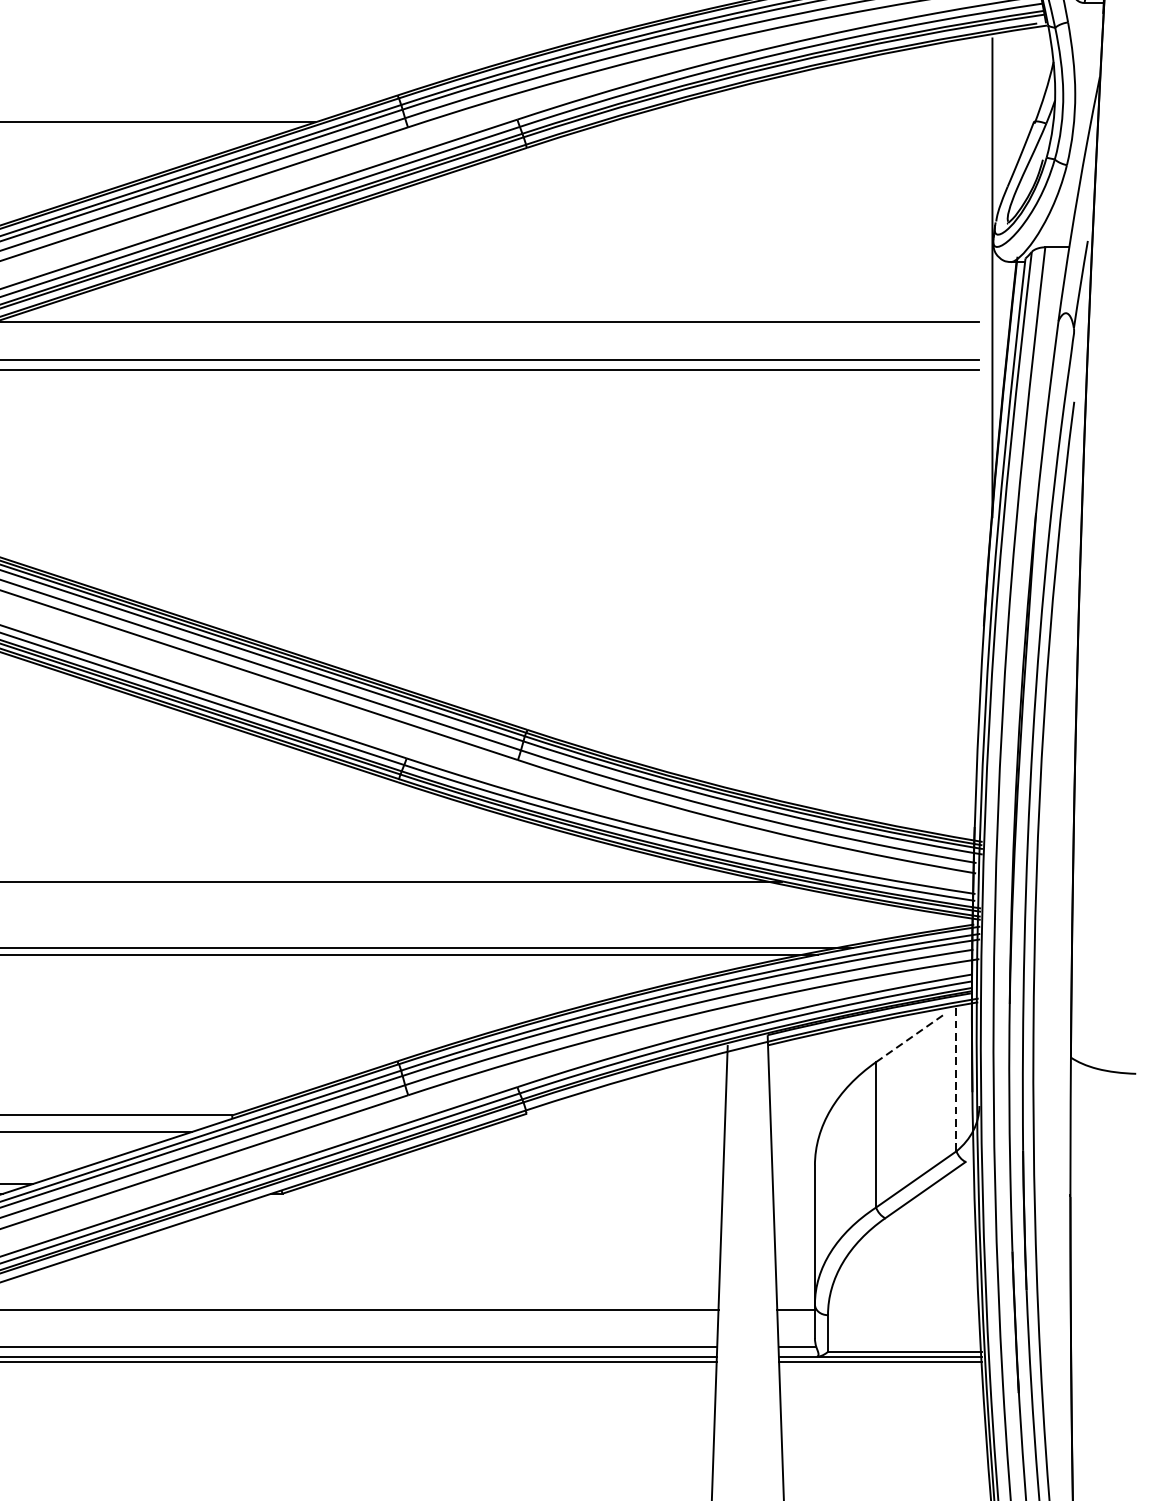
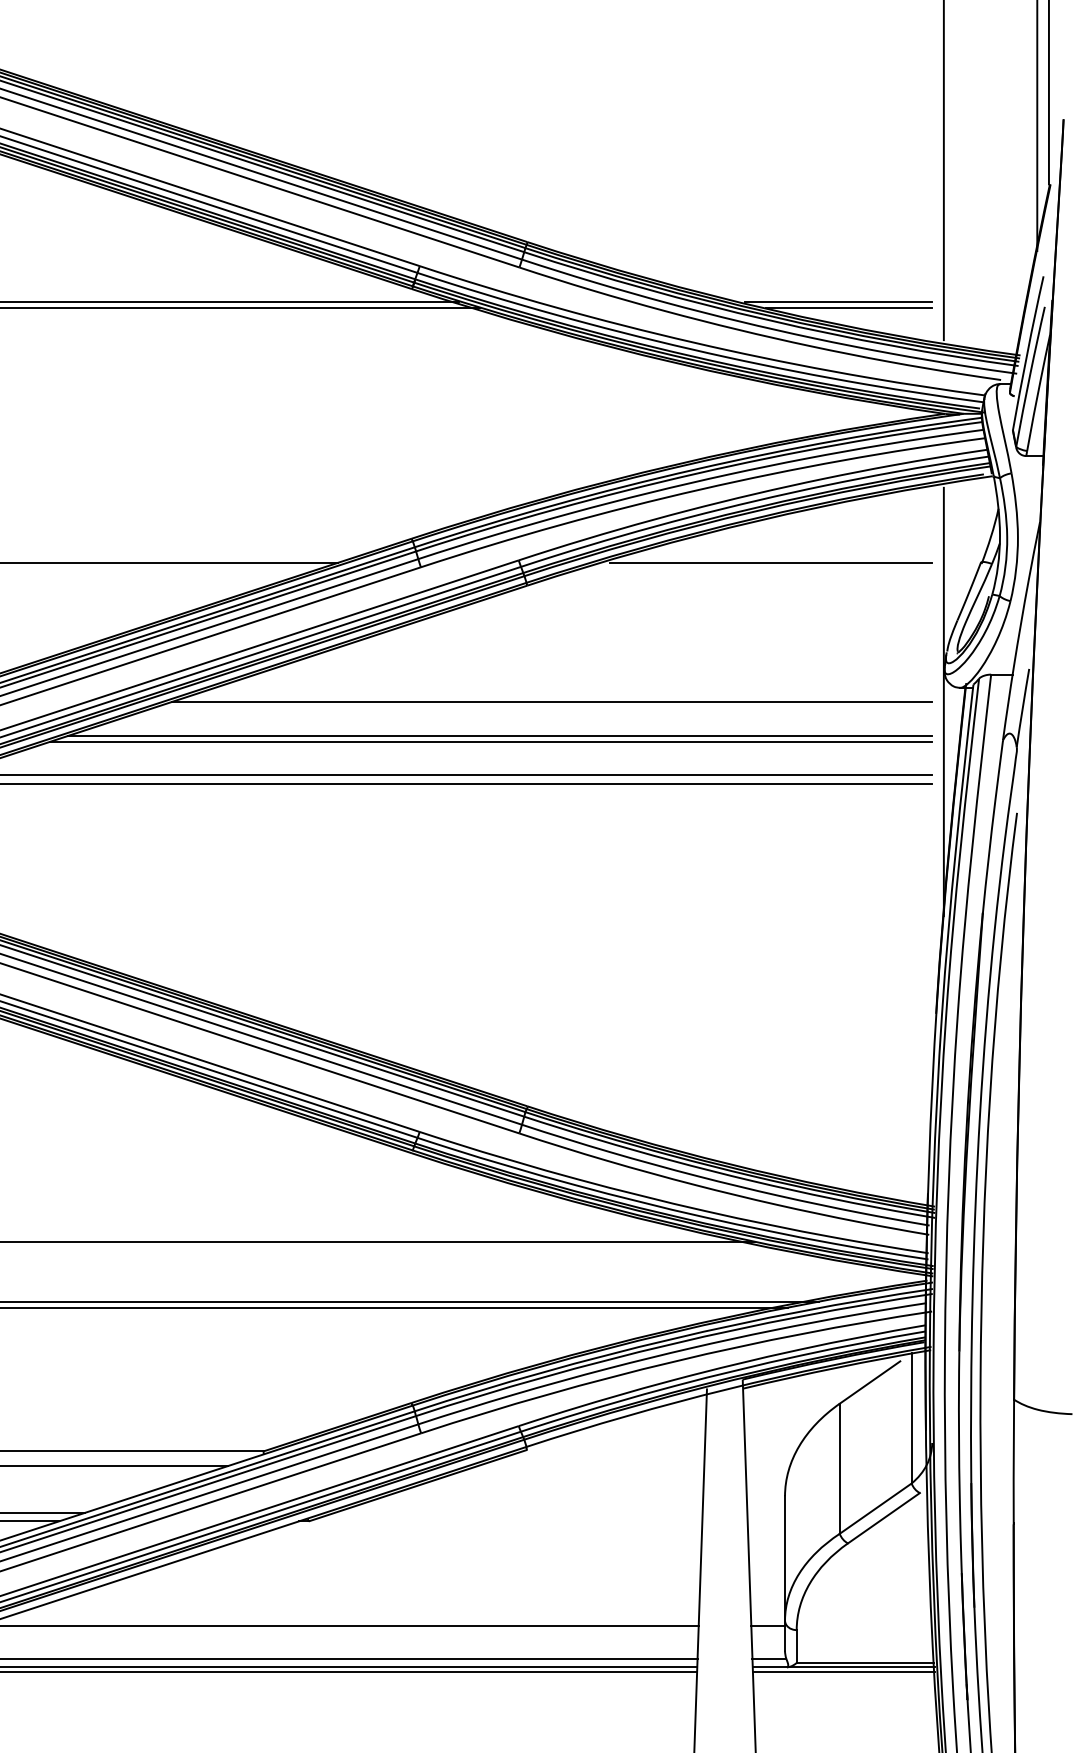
line: (798, 122) -> (770, 562), added
line: (553, 278) -> (551, 702), added
line: (495, 316) -> (499, 736), added
line: (910, 1038) -> (870, 1382), dashed -> solid
line: (956, 1077) -> (911, 1417), dashed -> solid

